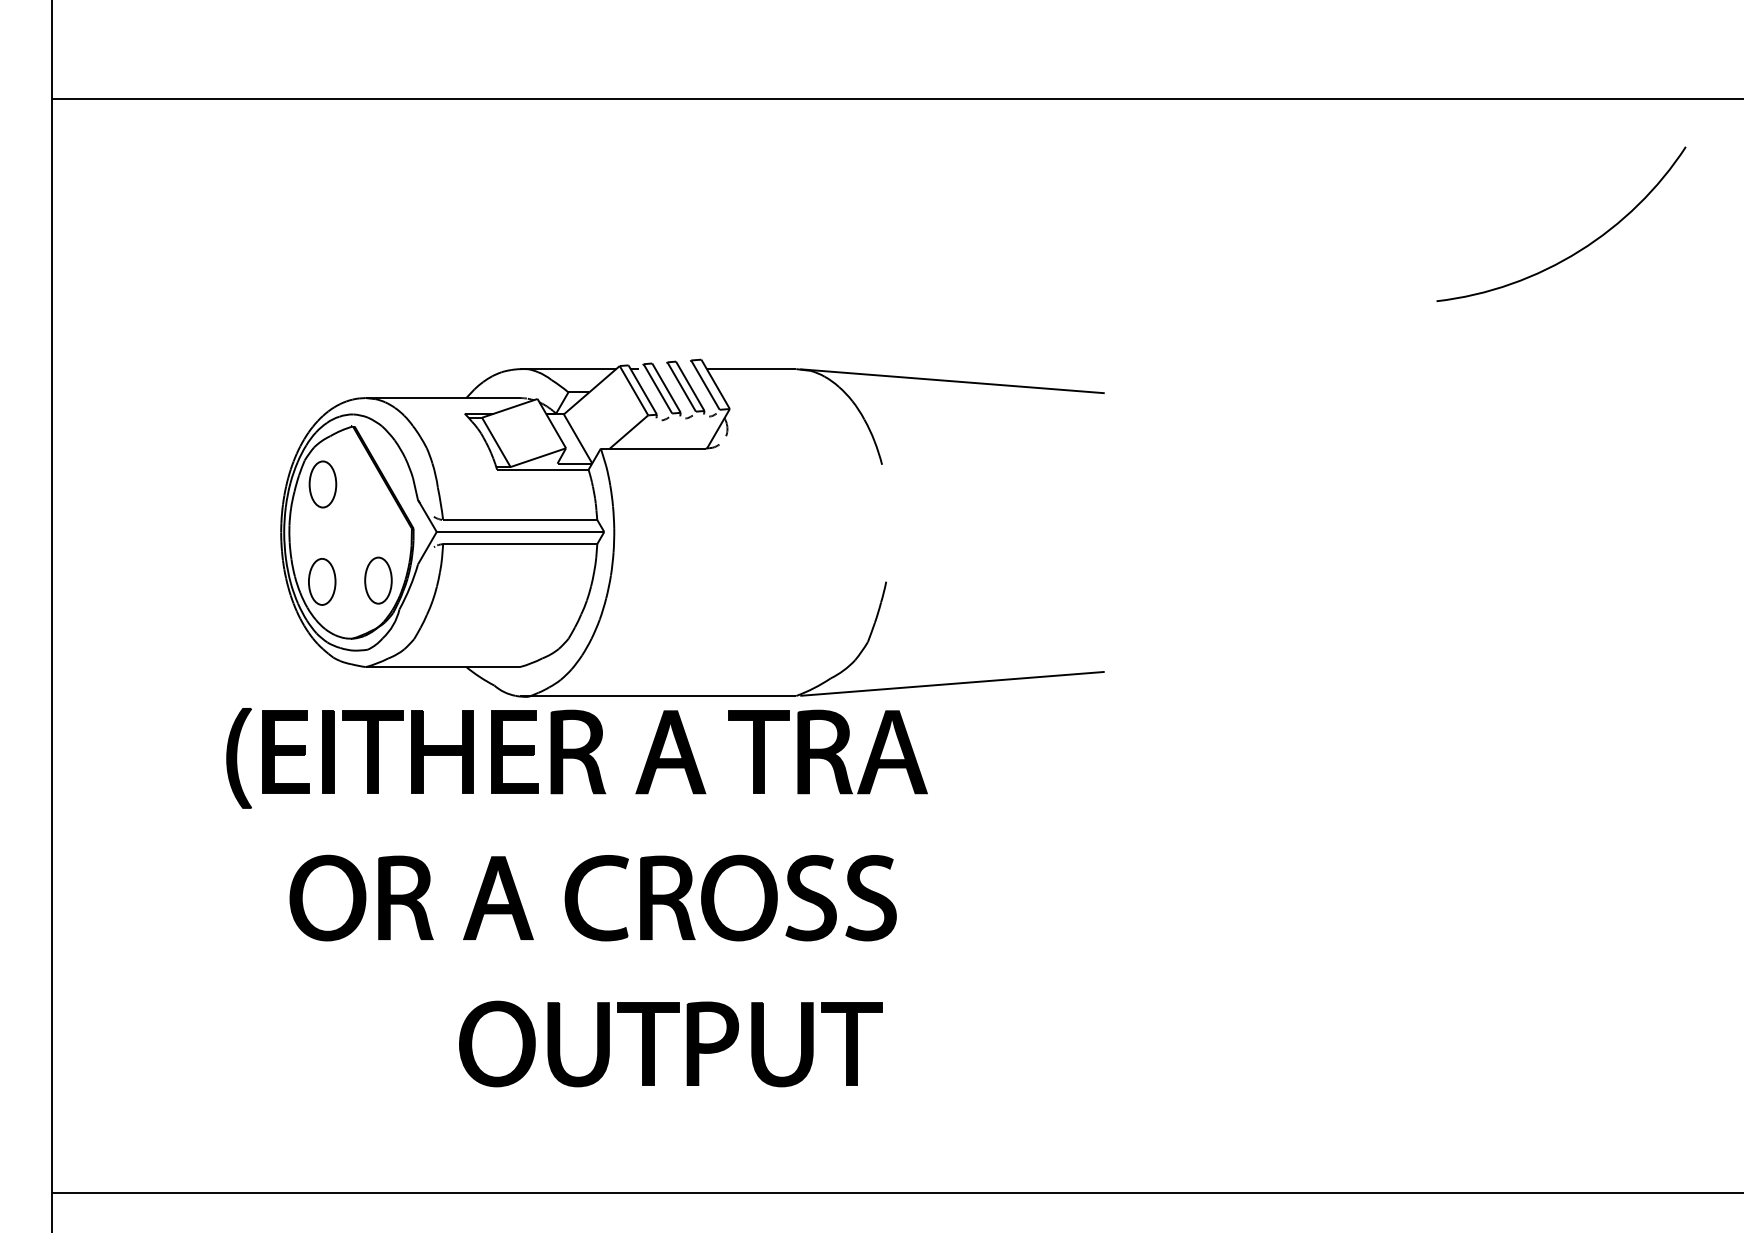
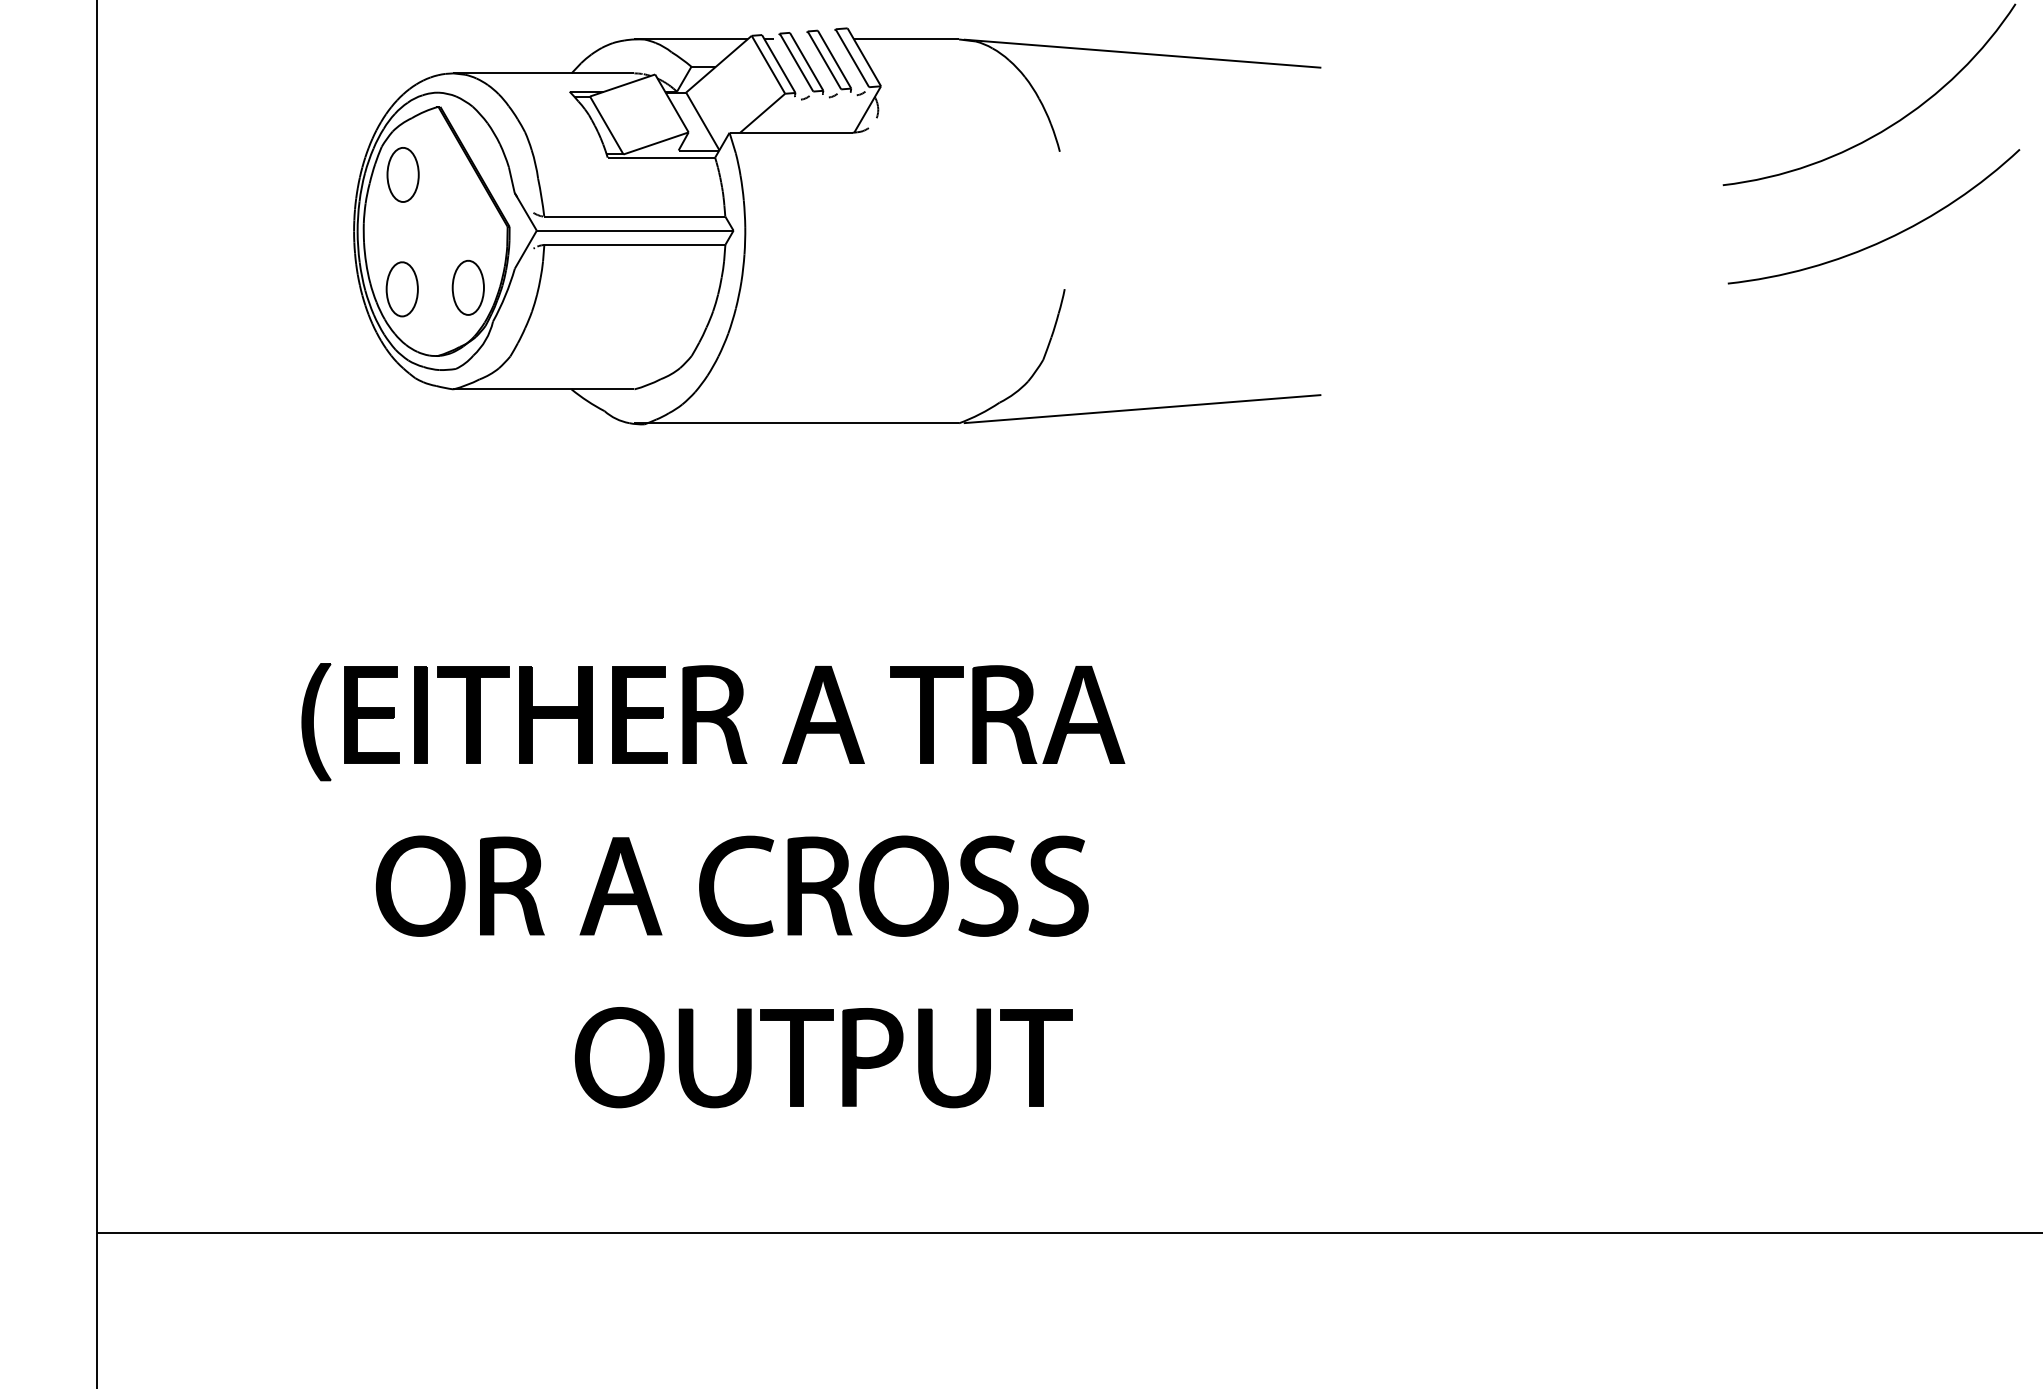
curve: (1570, 348) -> (1880, 240), added
part: (615, 527) -> (746, 225), moved

